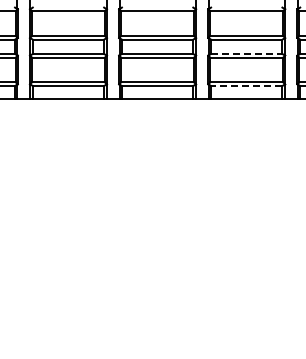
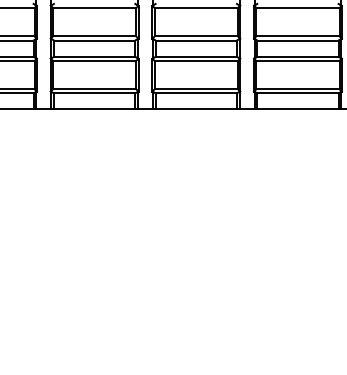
line: (246, 53) -> (297, 56), dashed -> solid
line: (246, 86) -> (297, 93), dashed -> solid

